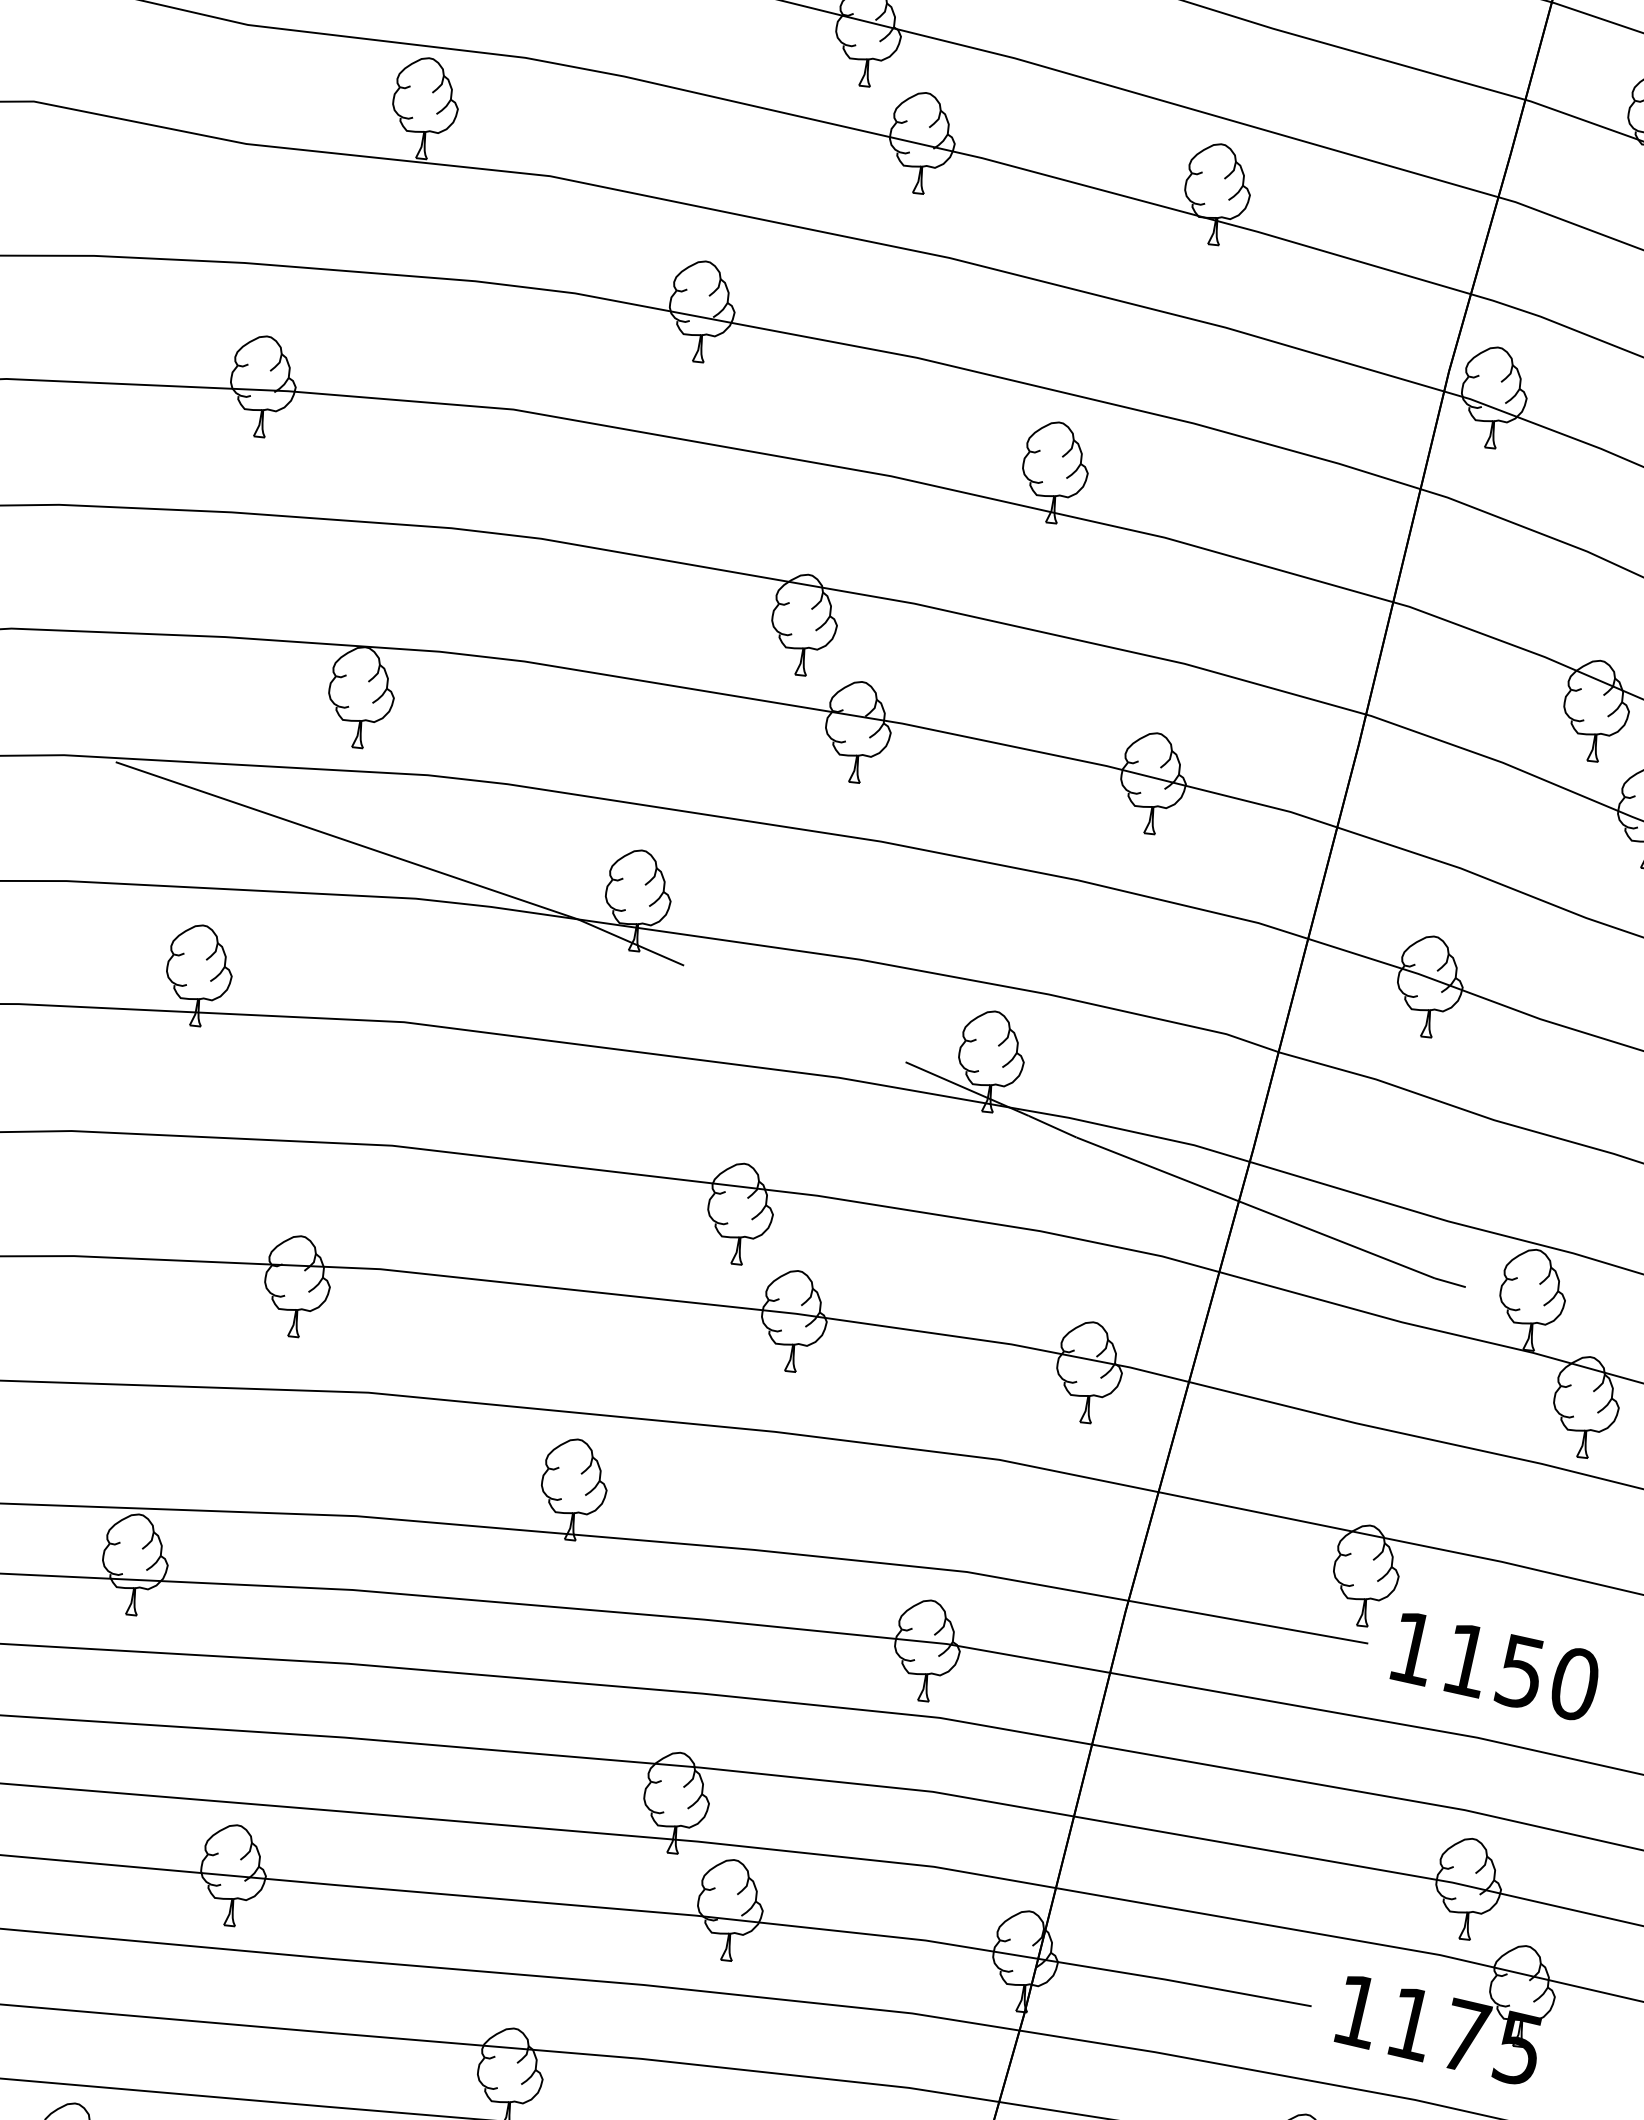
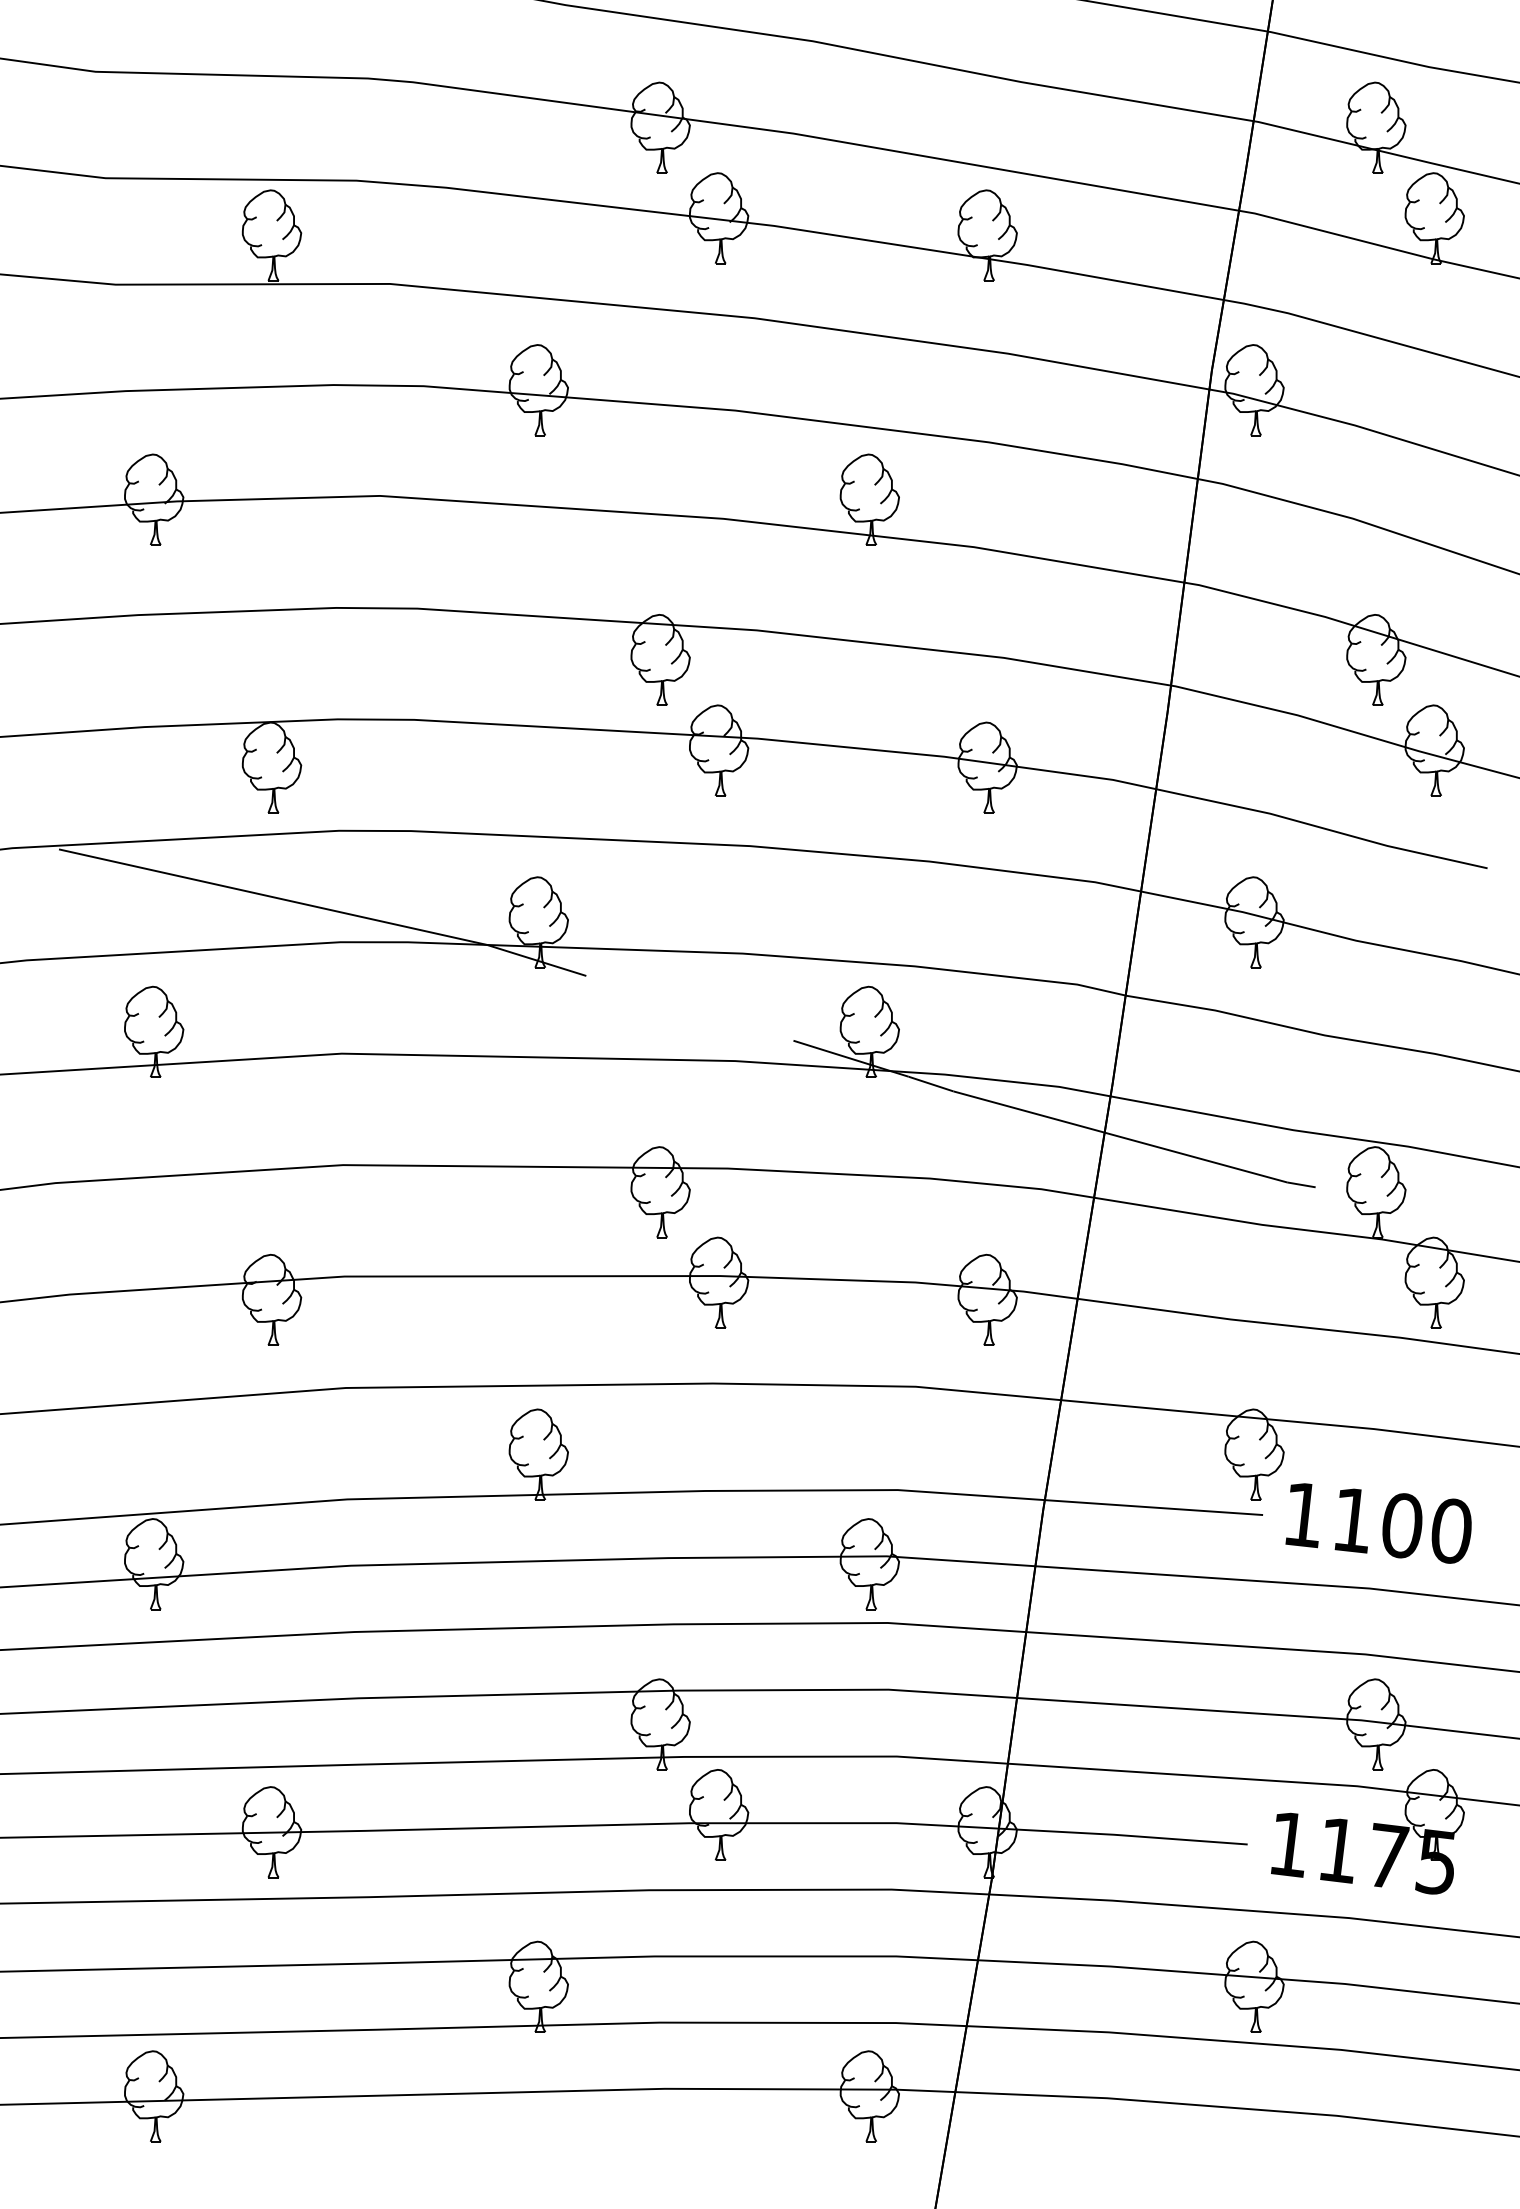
text: (1520, 1671) -> (1401, 1525), 1150 -> 1100

